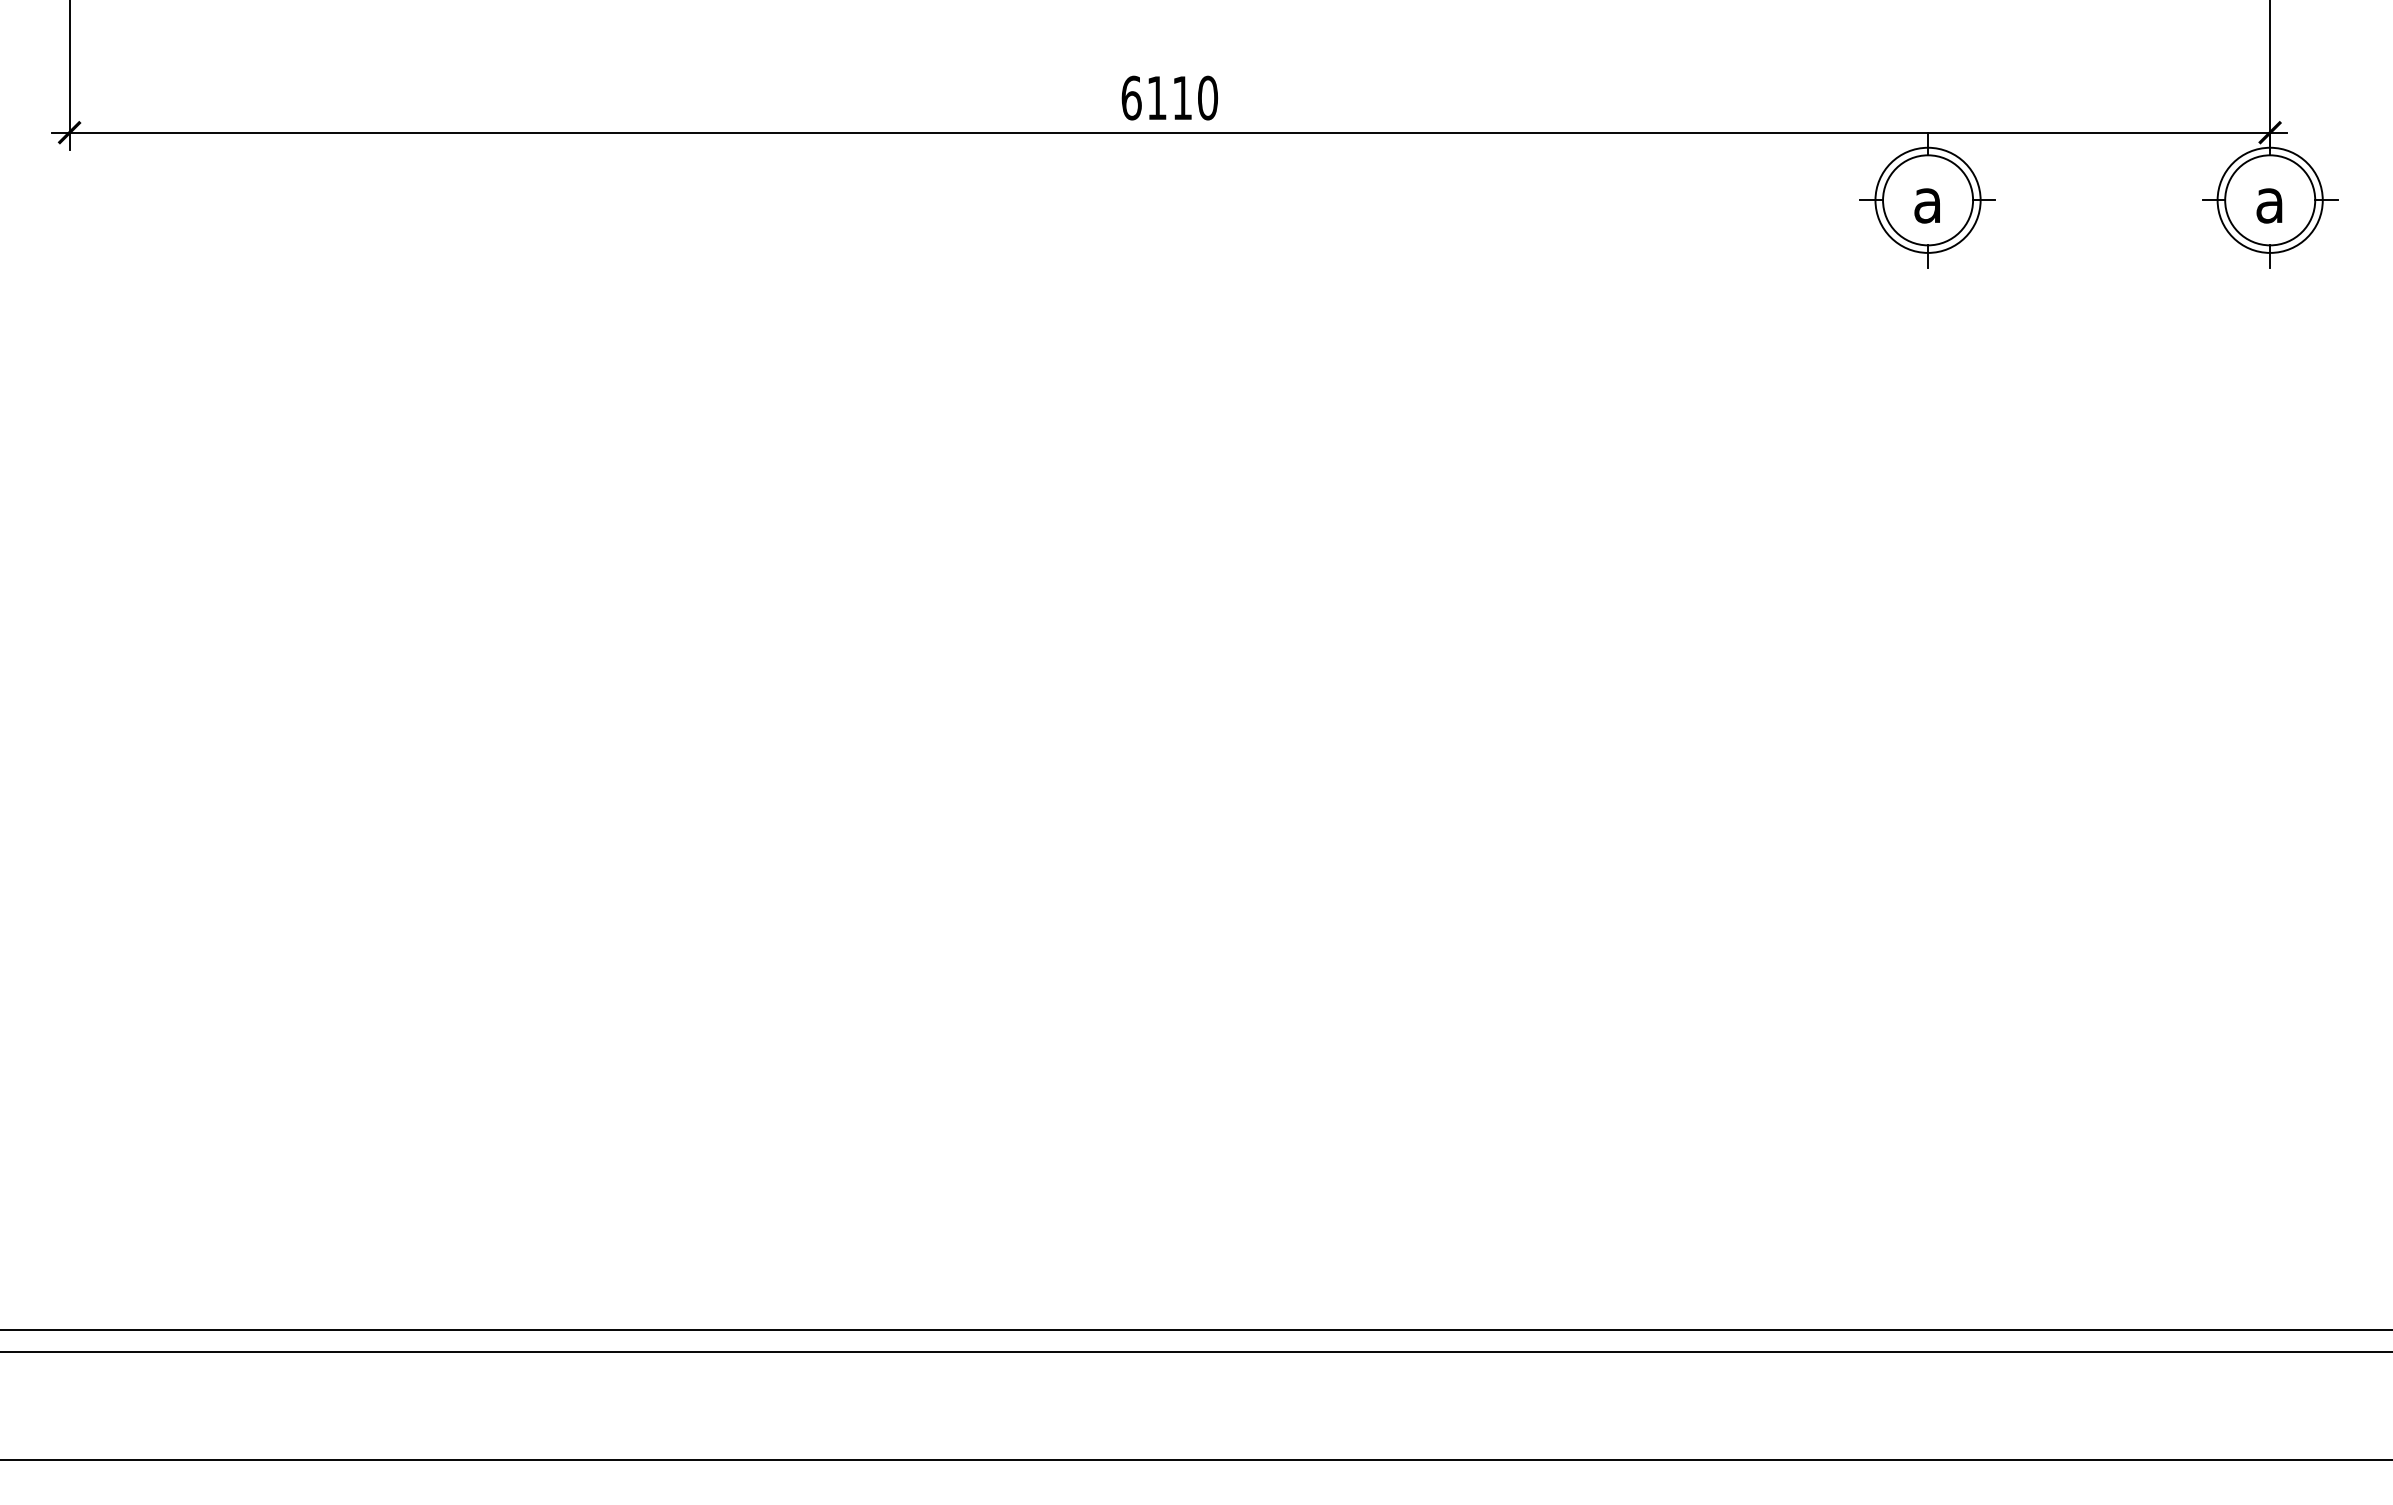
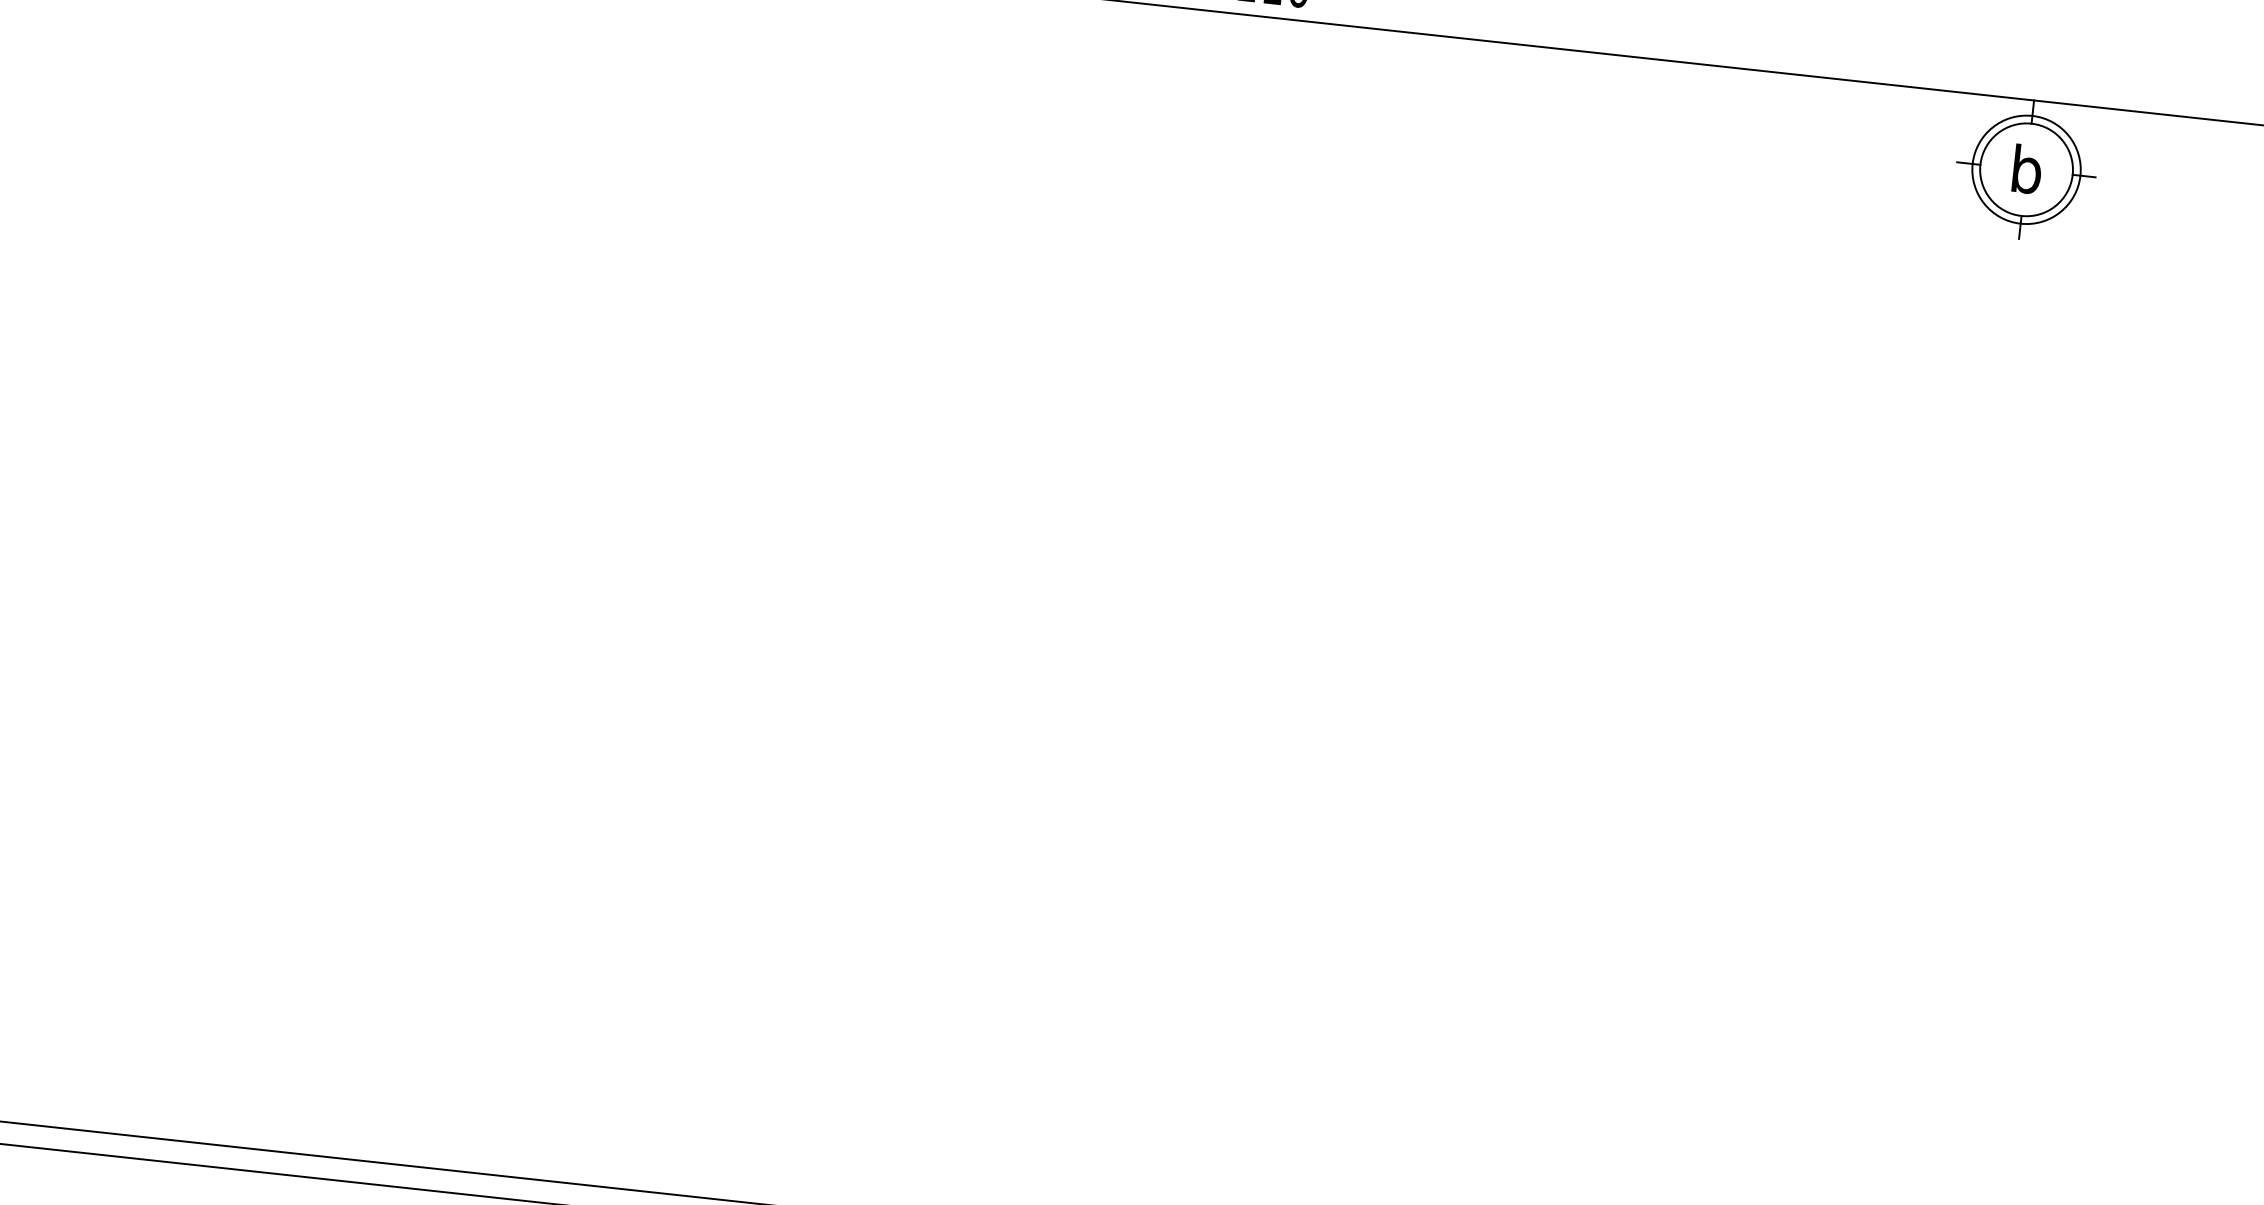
text: (1928, 199) -> (2027, 169), a -> b

